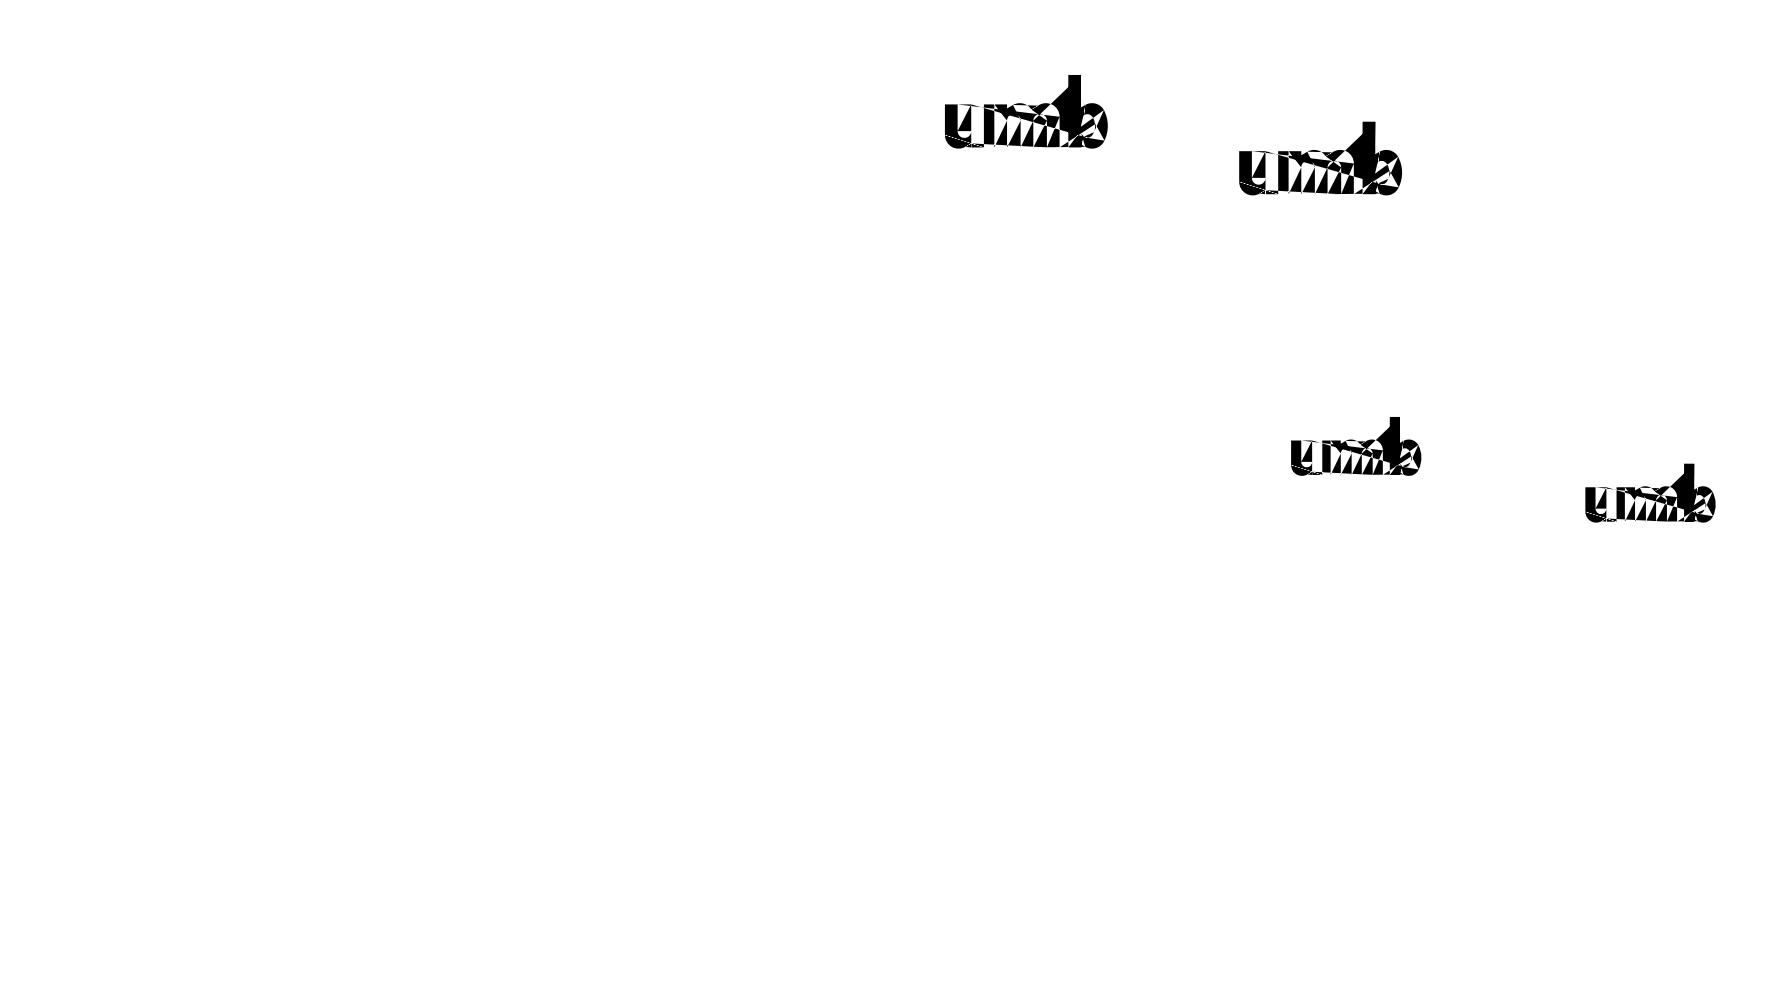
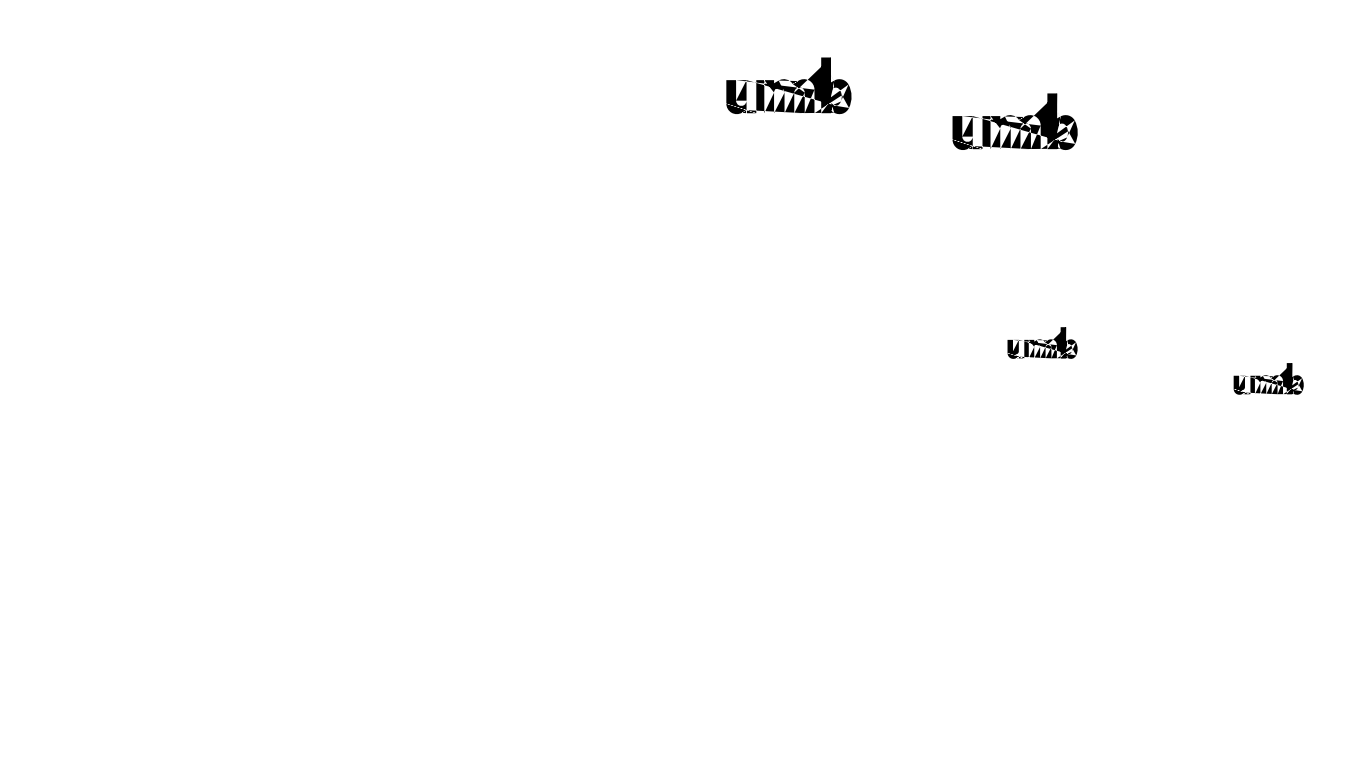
part: (1356, 446) -> (1042, 343), size x0.7
part: (1650, 492) -> (1268, 378), size x0.7

